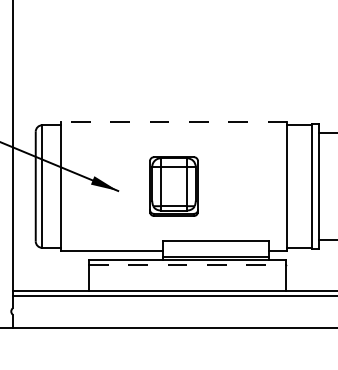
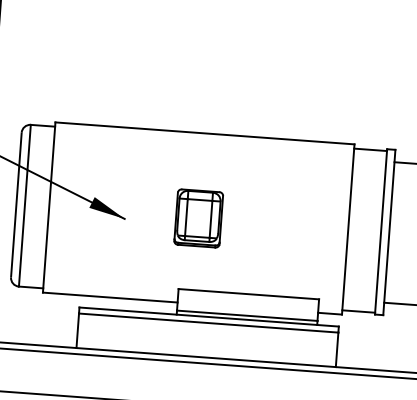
line: (173, 122) -> (204, 133), dashed -> solid
part: (173, 186) -> (198, 218), size x0.71
line: (187, 264) -> (208, 322), dashed -> solid

